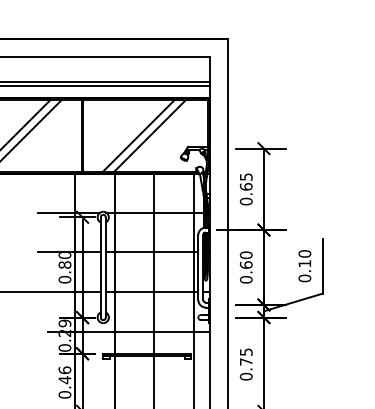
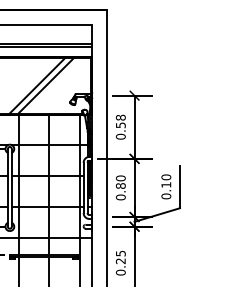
text: (245, 181) -> (120, 121), 0.65 -> 0.58
text: (245, 264) -> (120, 185), 0.60 -> 0.80
text: (245, 361) -> (120, 260), 0.75 -> 0.25

